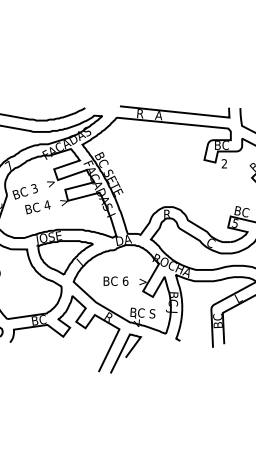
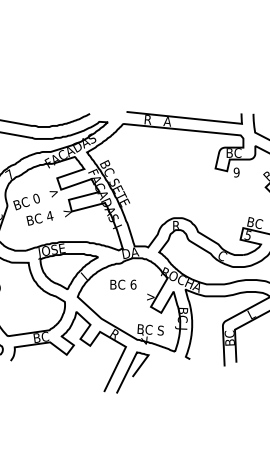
text: (224, 163) -> (236, 172), 2 -> 9
text: (34, 188) -> (36, 198), 3 -> 0
text: (115, 280) -> (122, 283), moved

